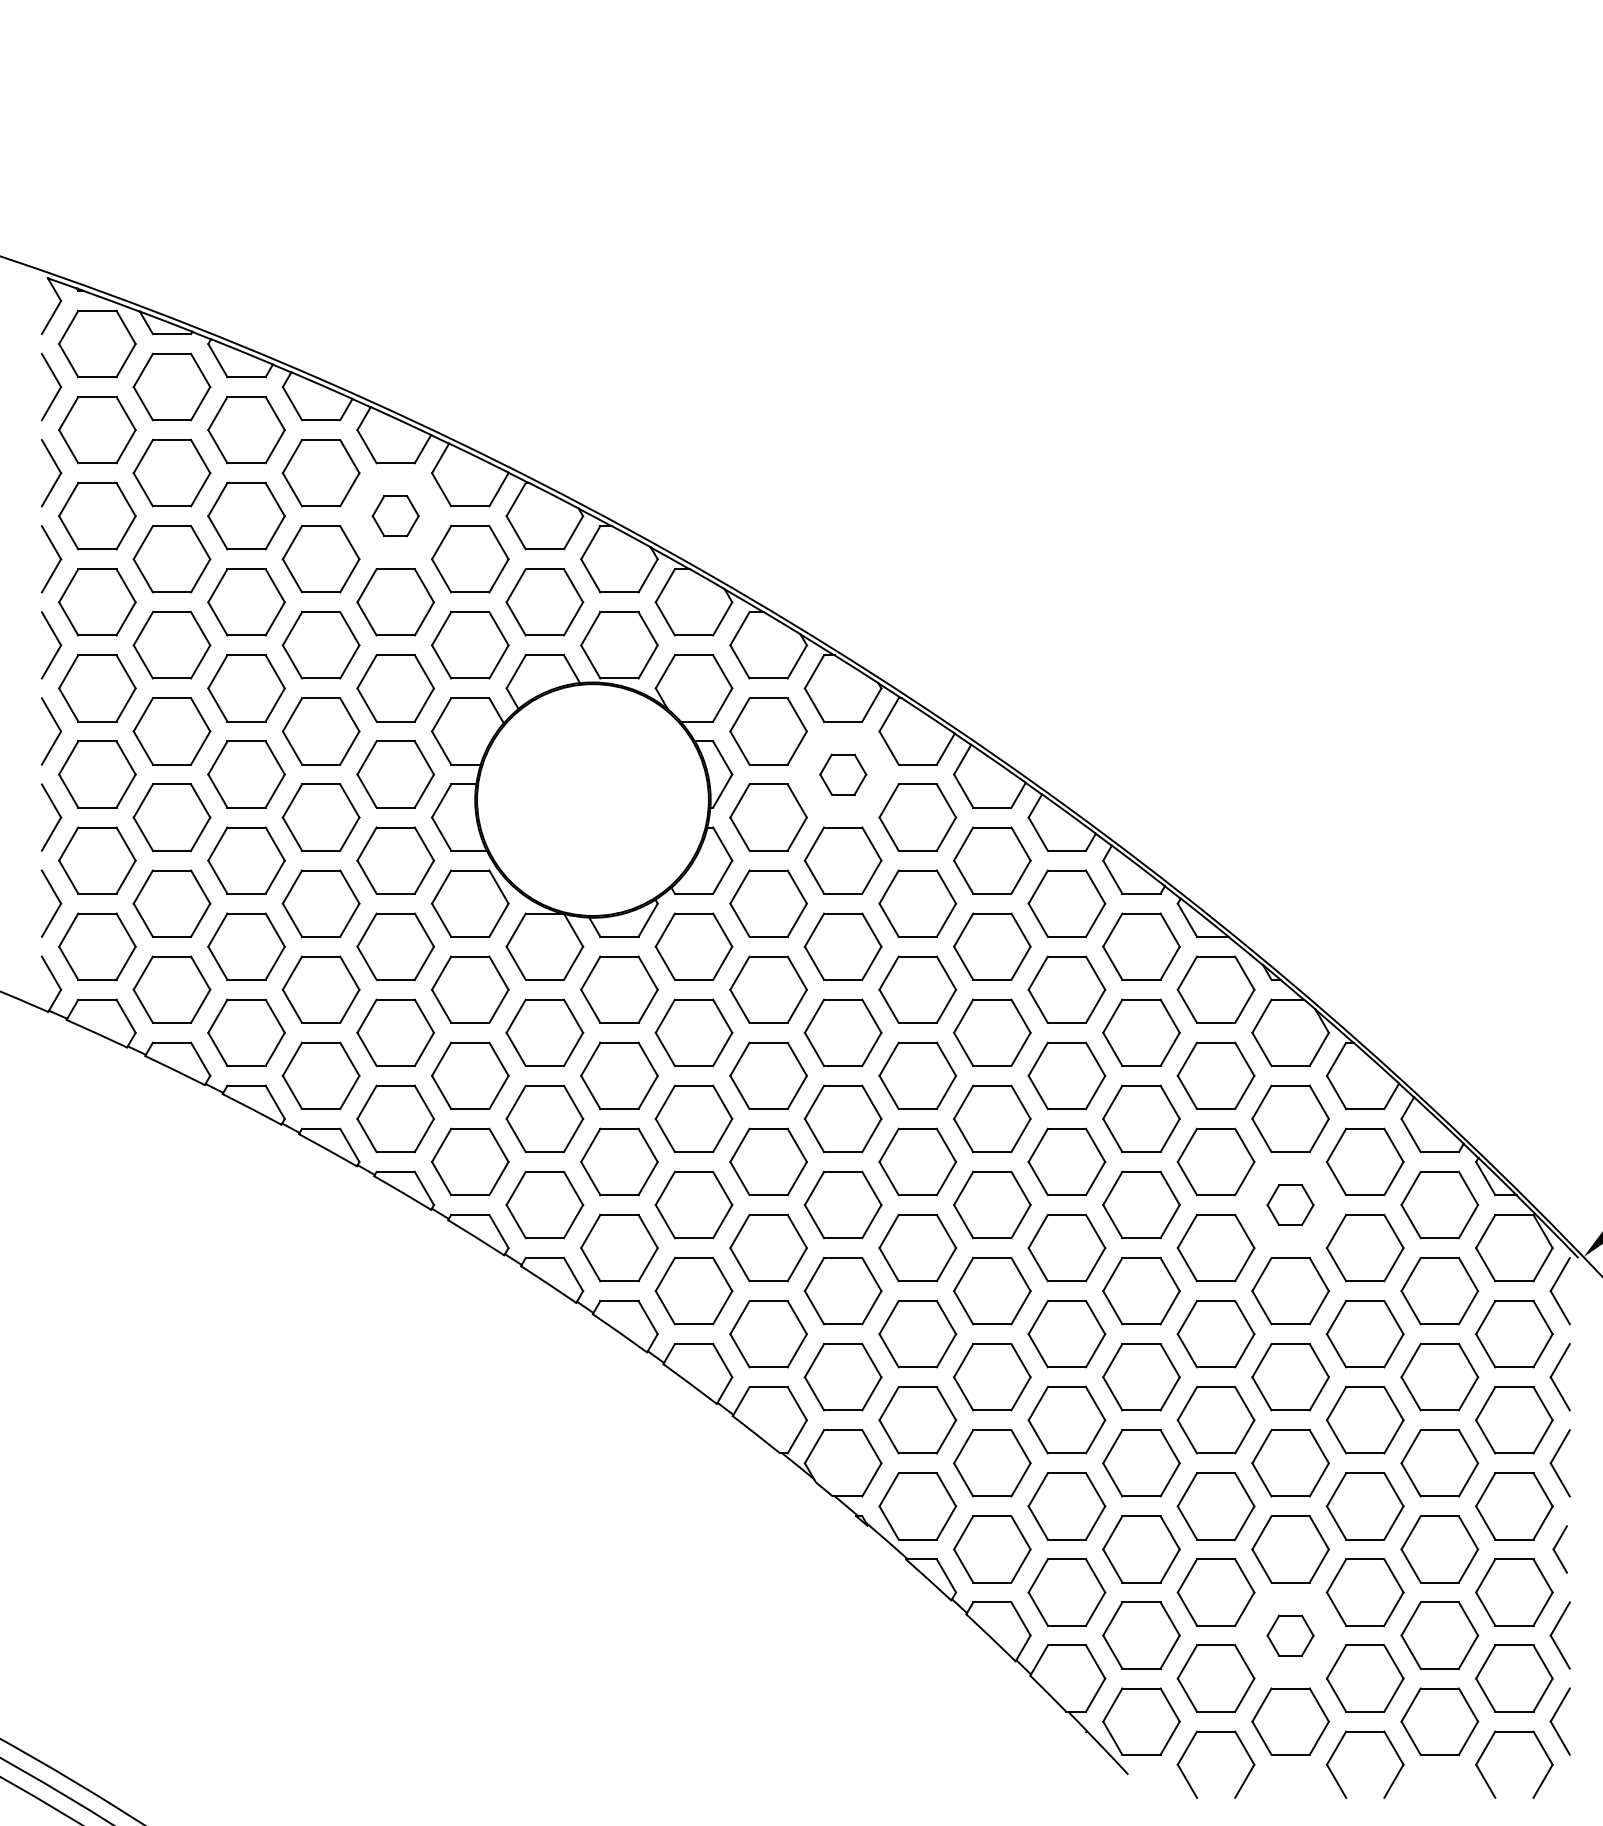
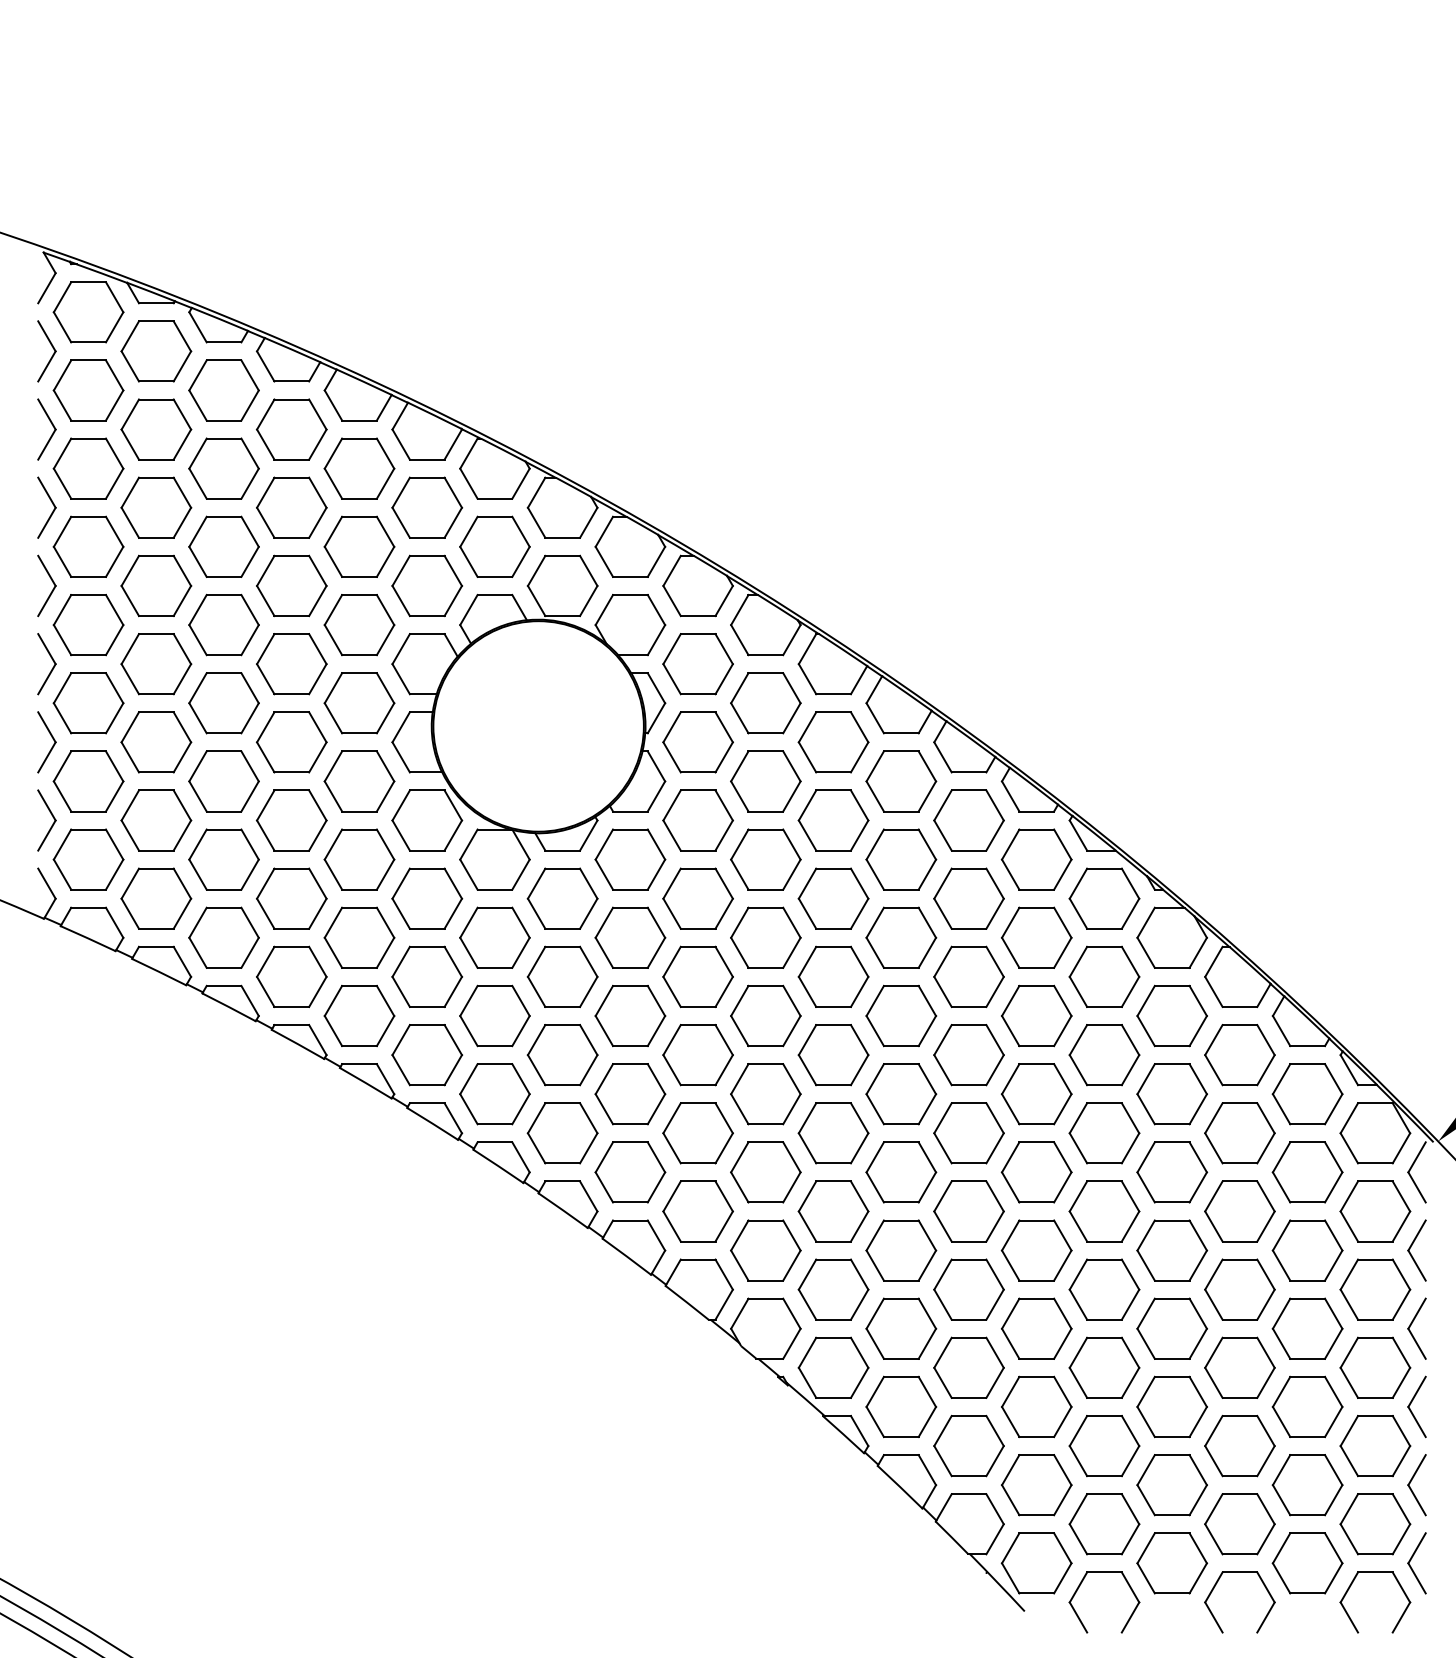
part: (395, 516) -> (359, 468), size x1.67
part: (842, 774) -> (765, 703), size x1.67
part: (1289, 1205) -> (1171, 1094), size x1.67
part: (1559, 1548) -> (1416, 1406), size x1.43
part: (1289, 1635) -> (1171, 1485), size x1.67

